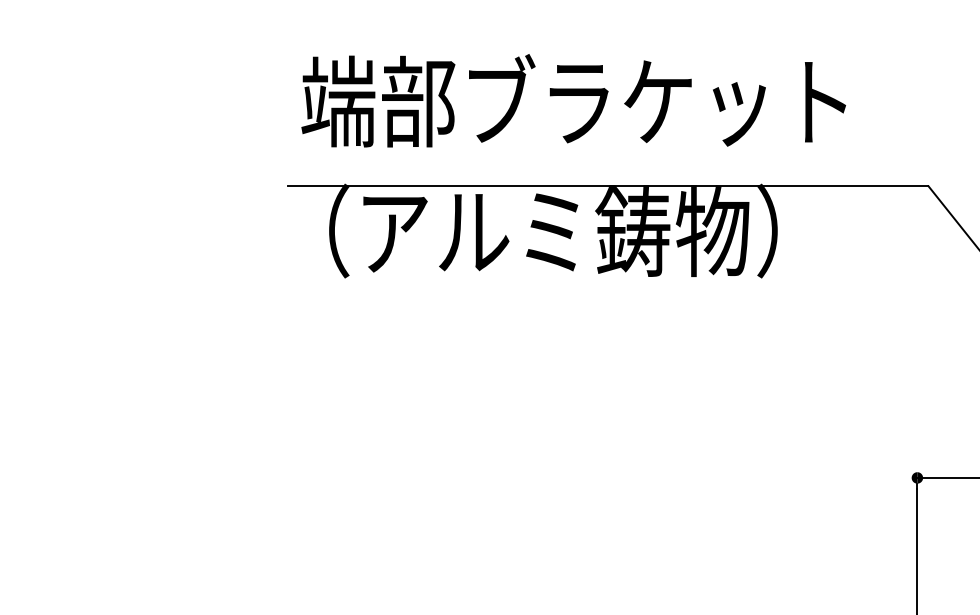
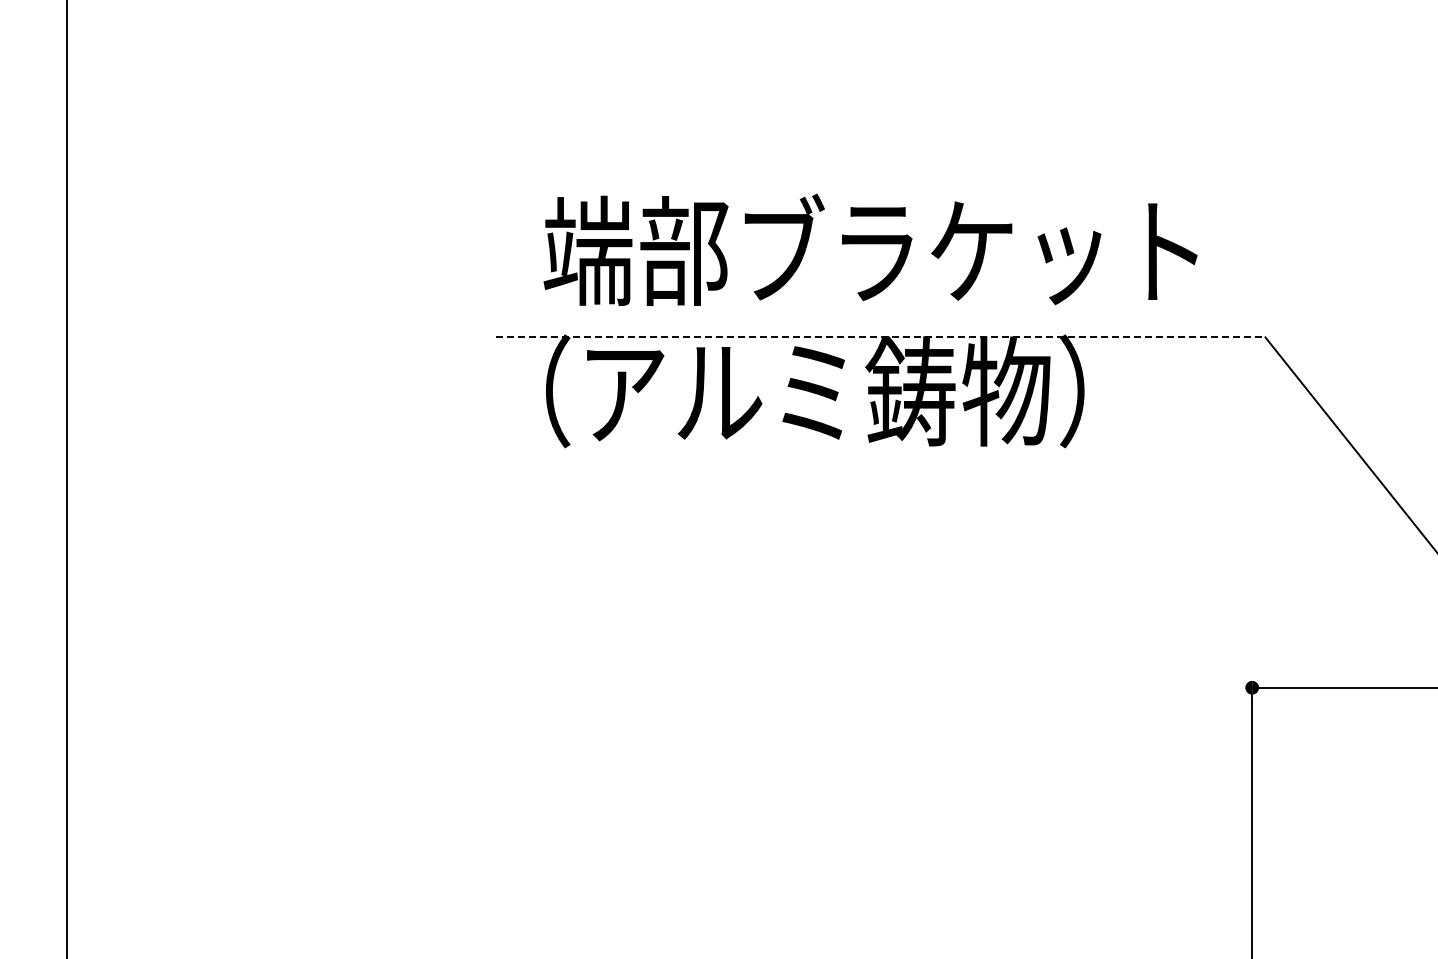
text: (573, 100) -> (870, 249), moved
line: (608, 185) -> (881, 336), solid -> dashed

